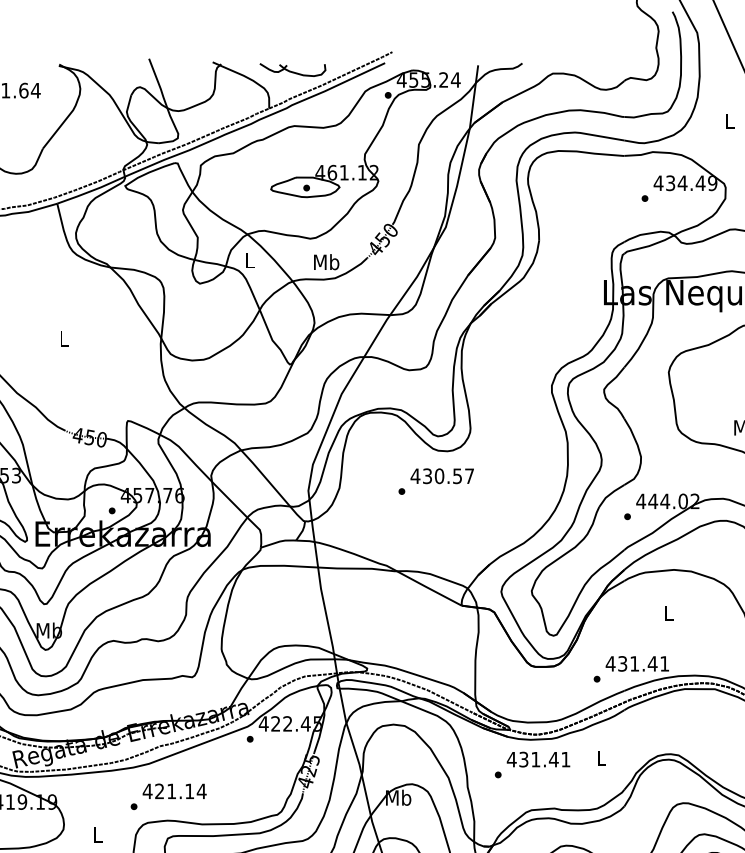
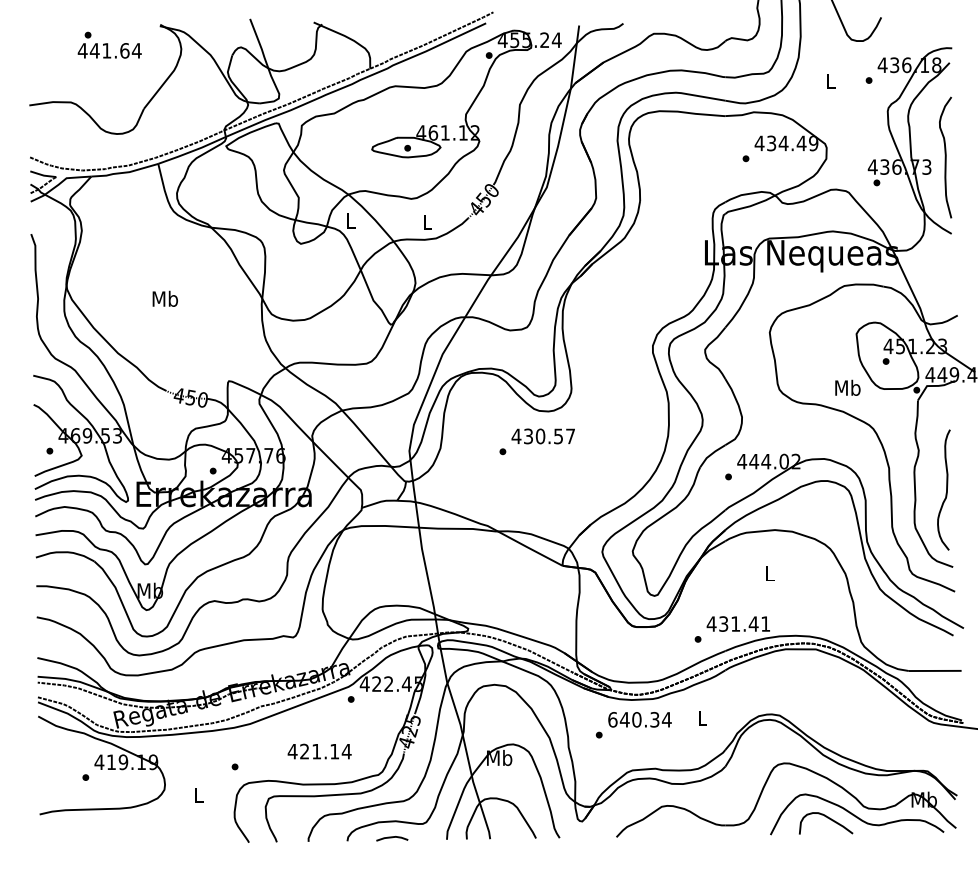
part: (292, 70) -> (393, 30), removed
text: (326, 262) -> (427, 222), Mb -> L
text: (63, 338) -> (164, 298), L -> Mb
text: (538, 759) -> (639, 719), 431.41 -> 640.34
text: (174, 791) -> (319, 751), moved

